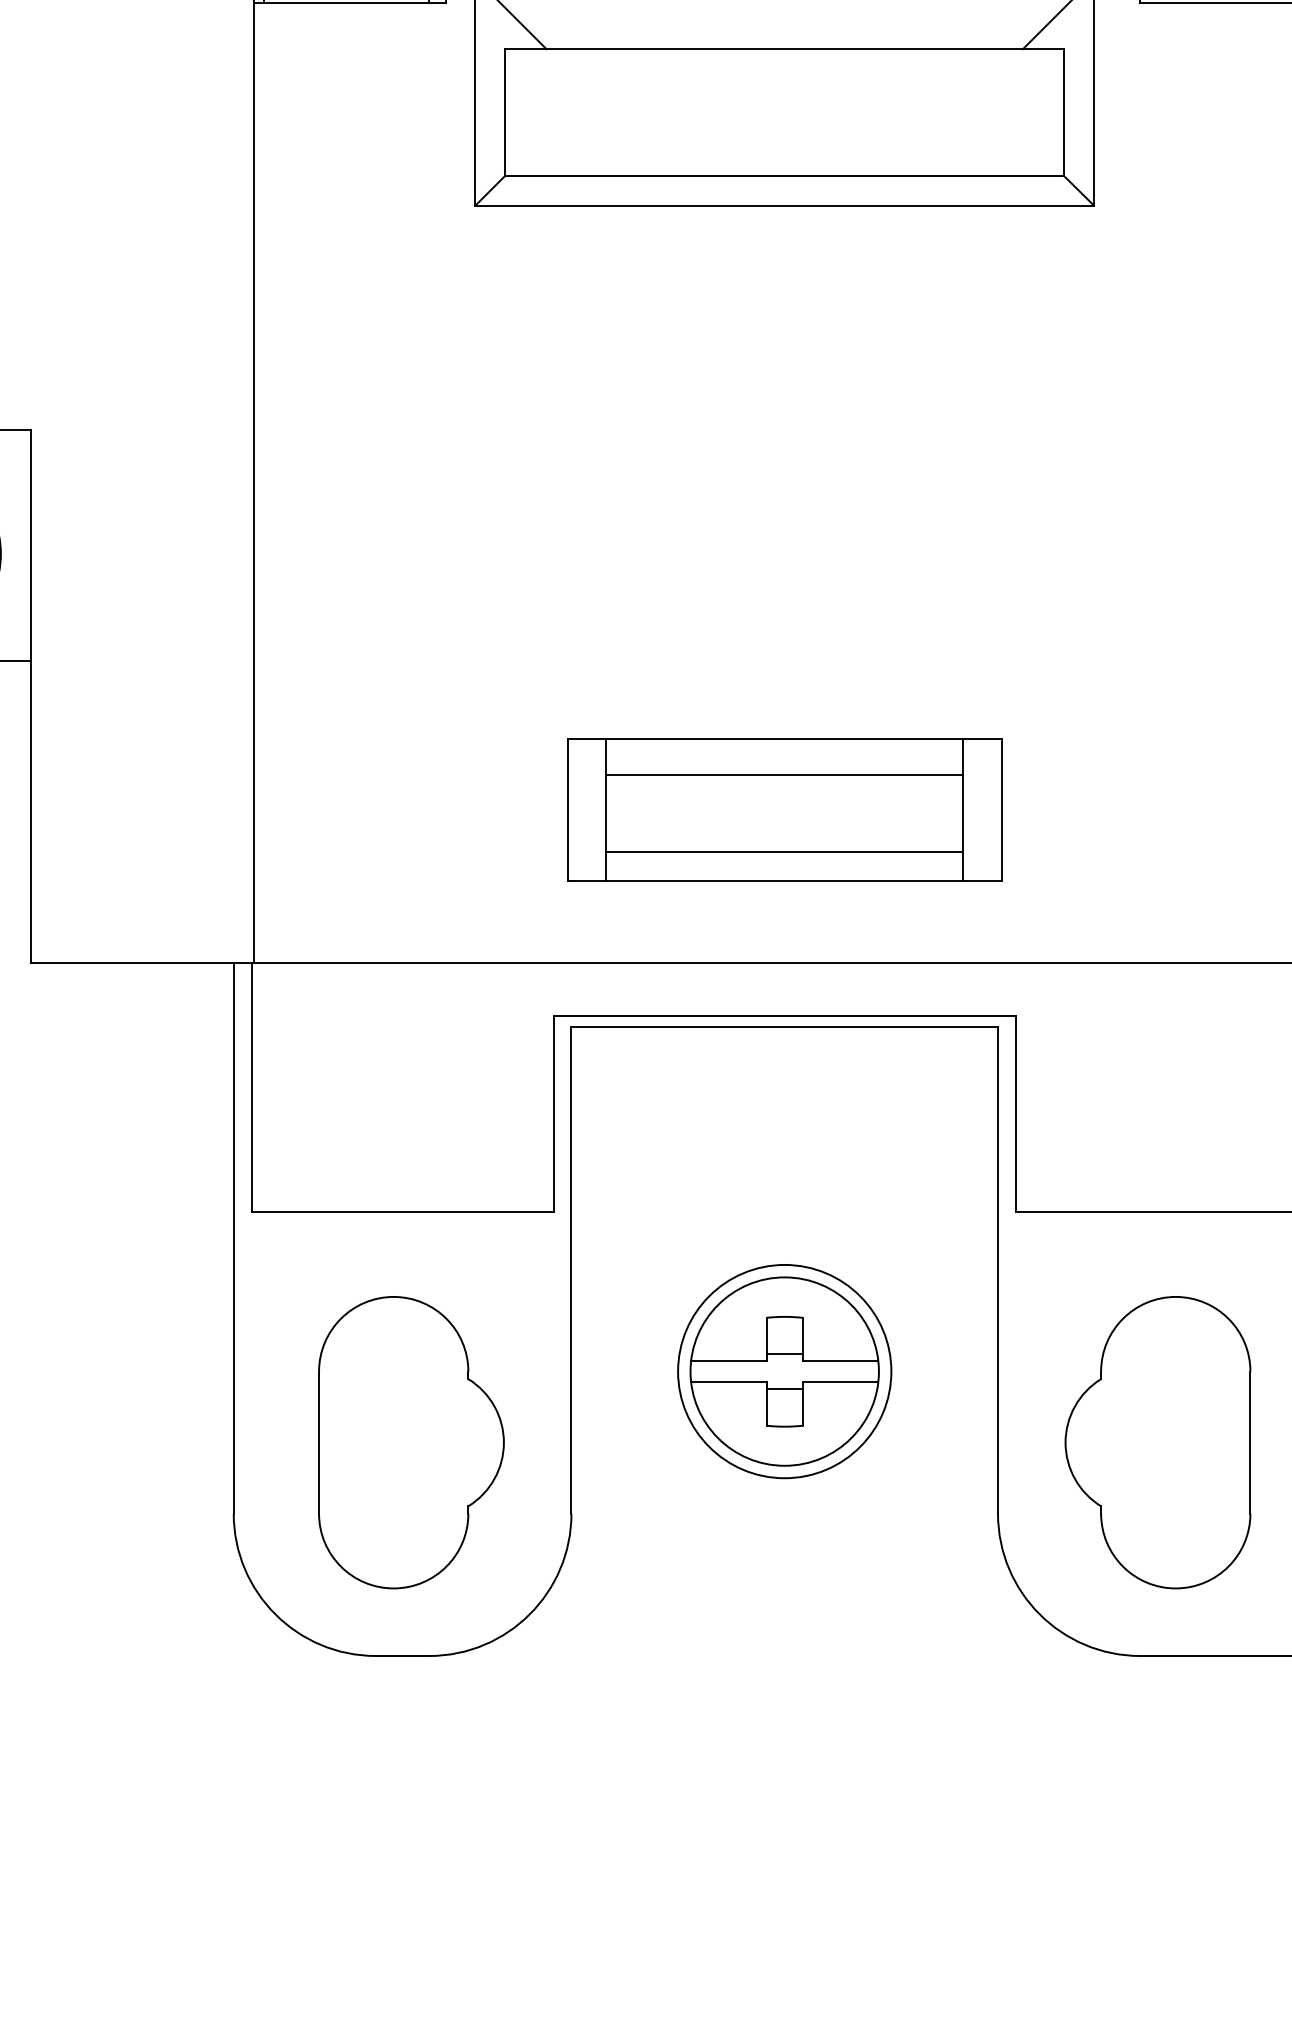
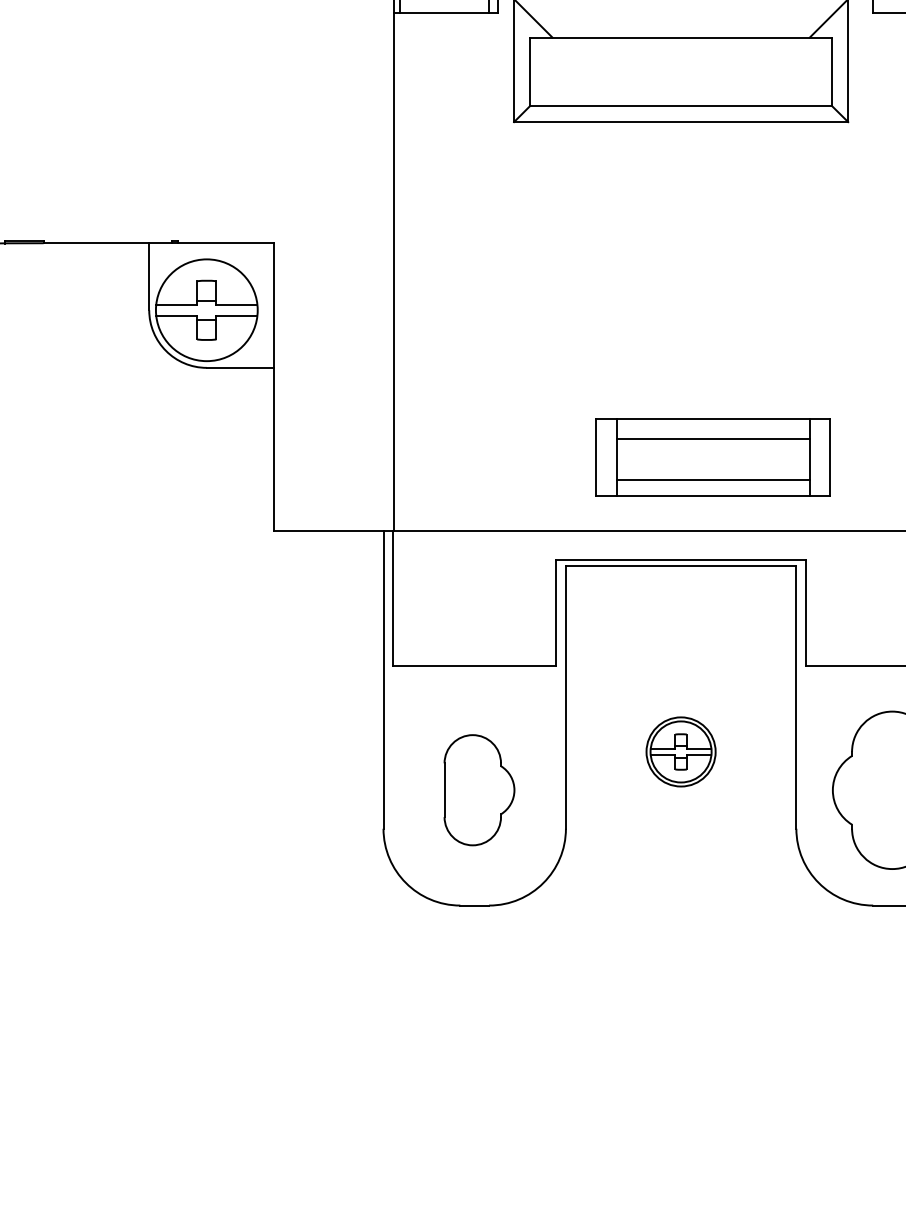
part: (783, 809) -> (712, 457), moved
part: (783, 1370) -> (680, 751), size x0.6
part: (411, 1441) -> (479, 789), size x0.7

